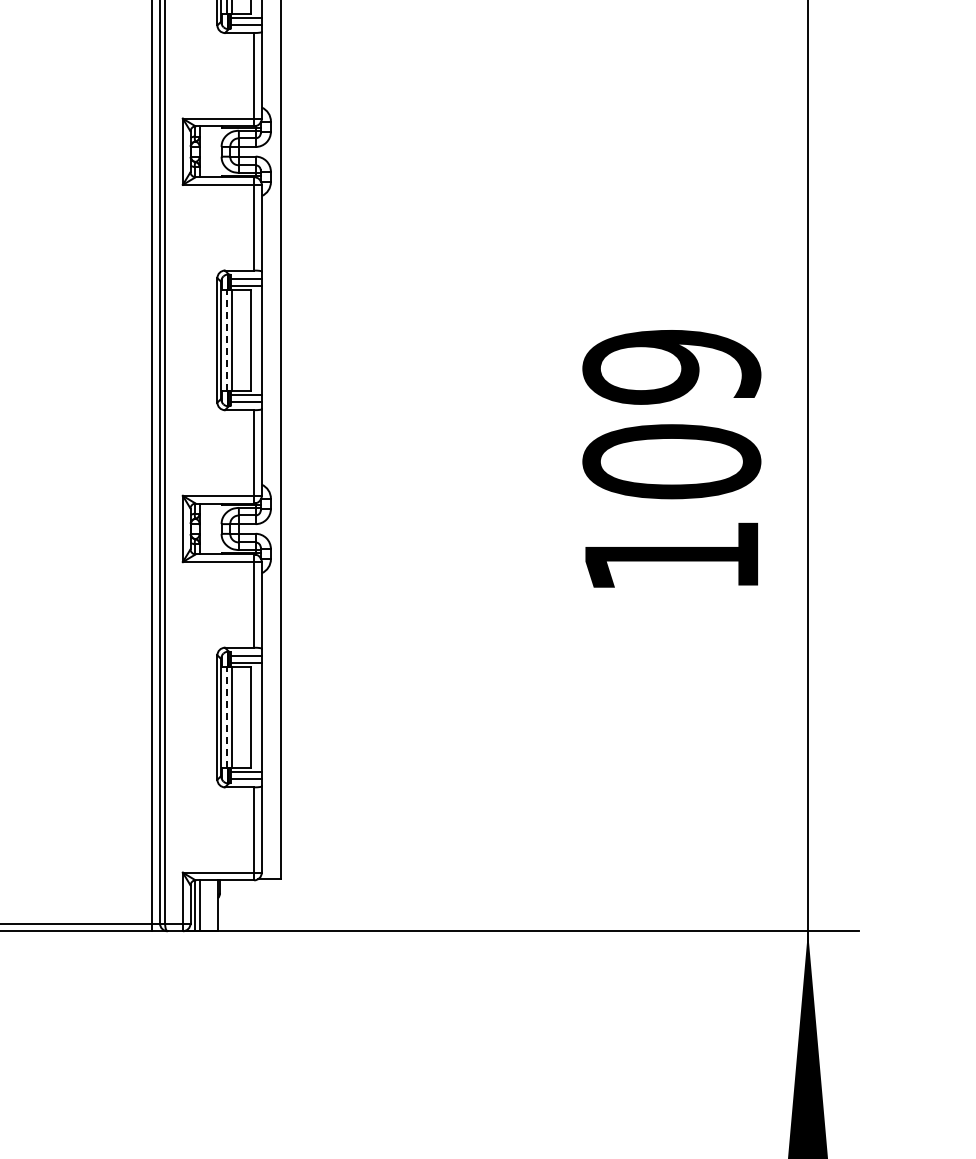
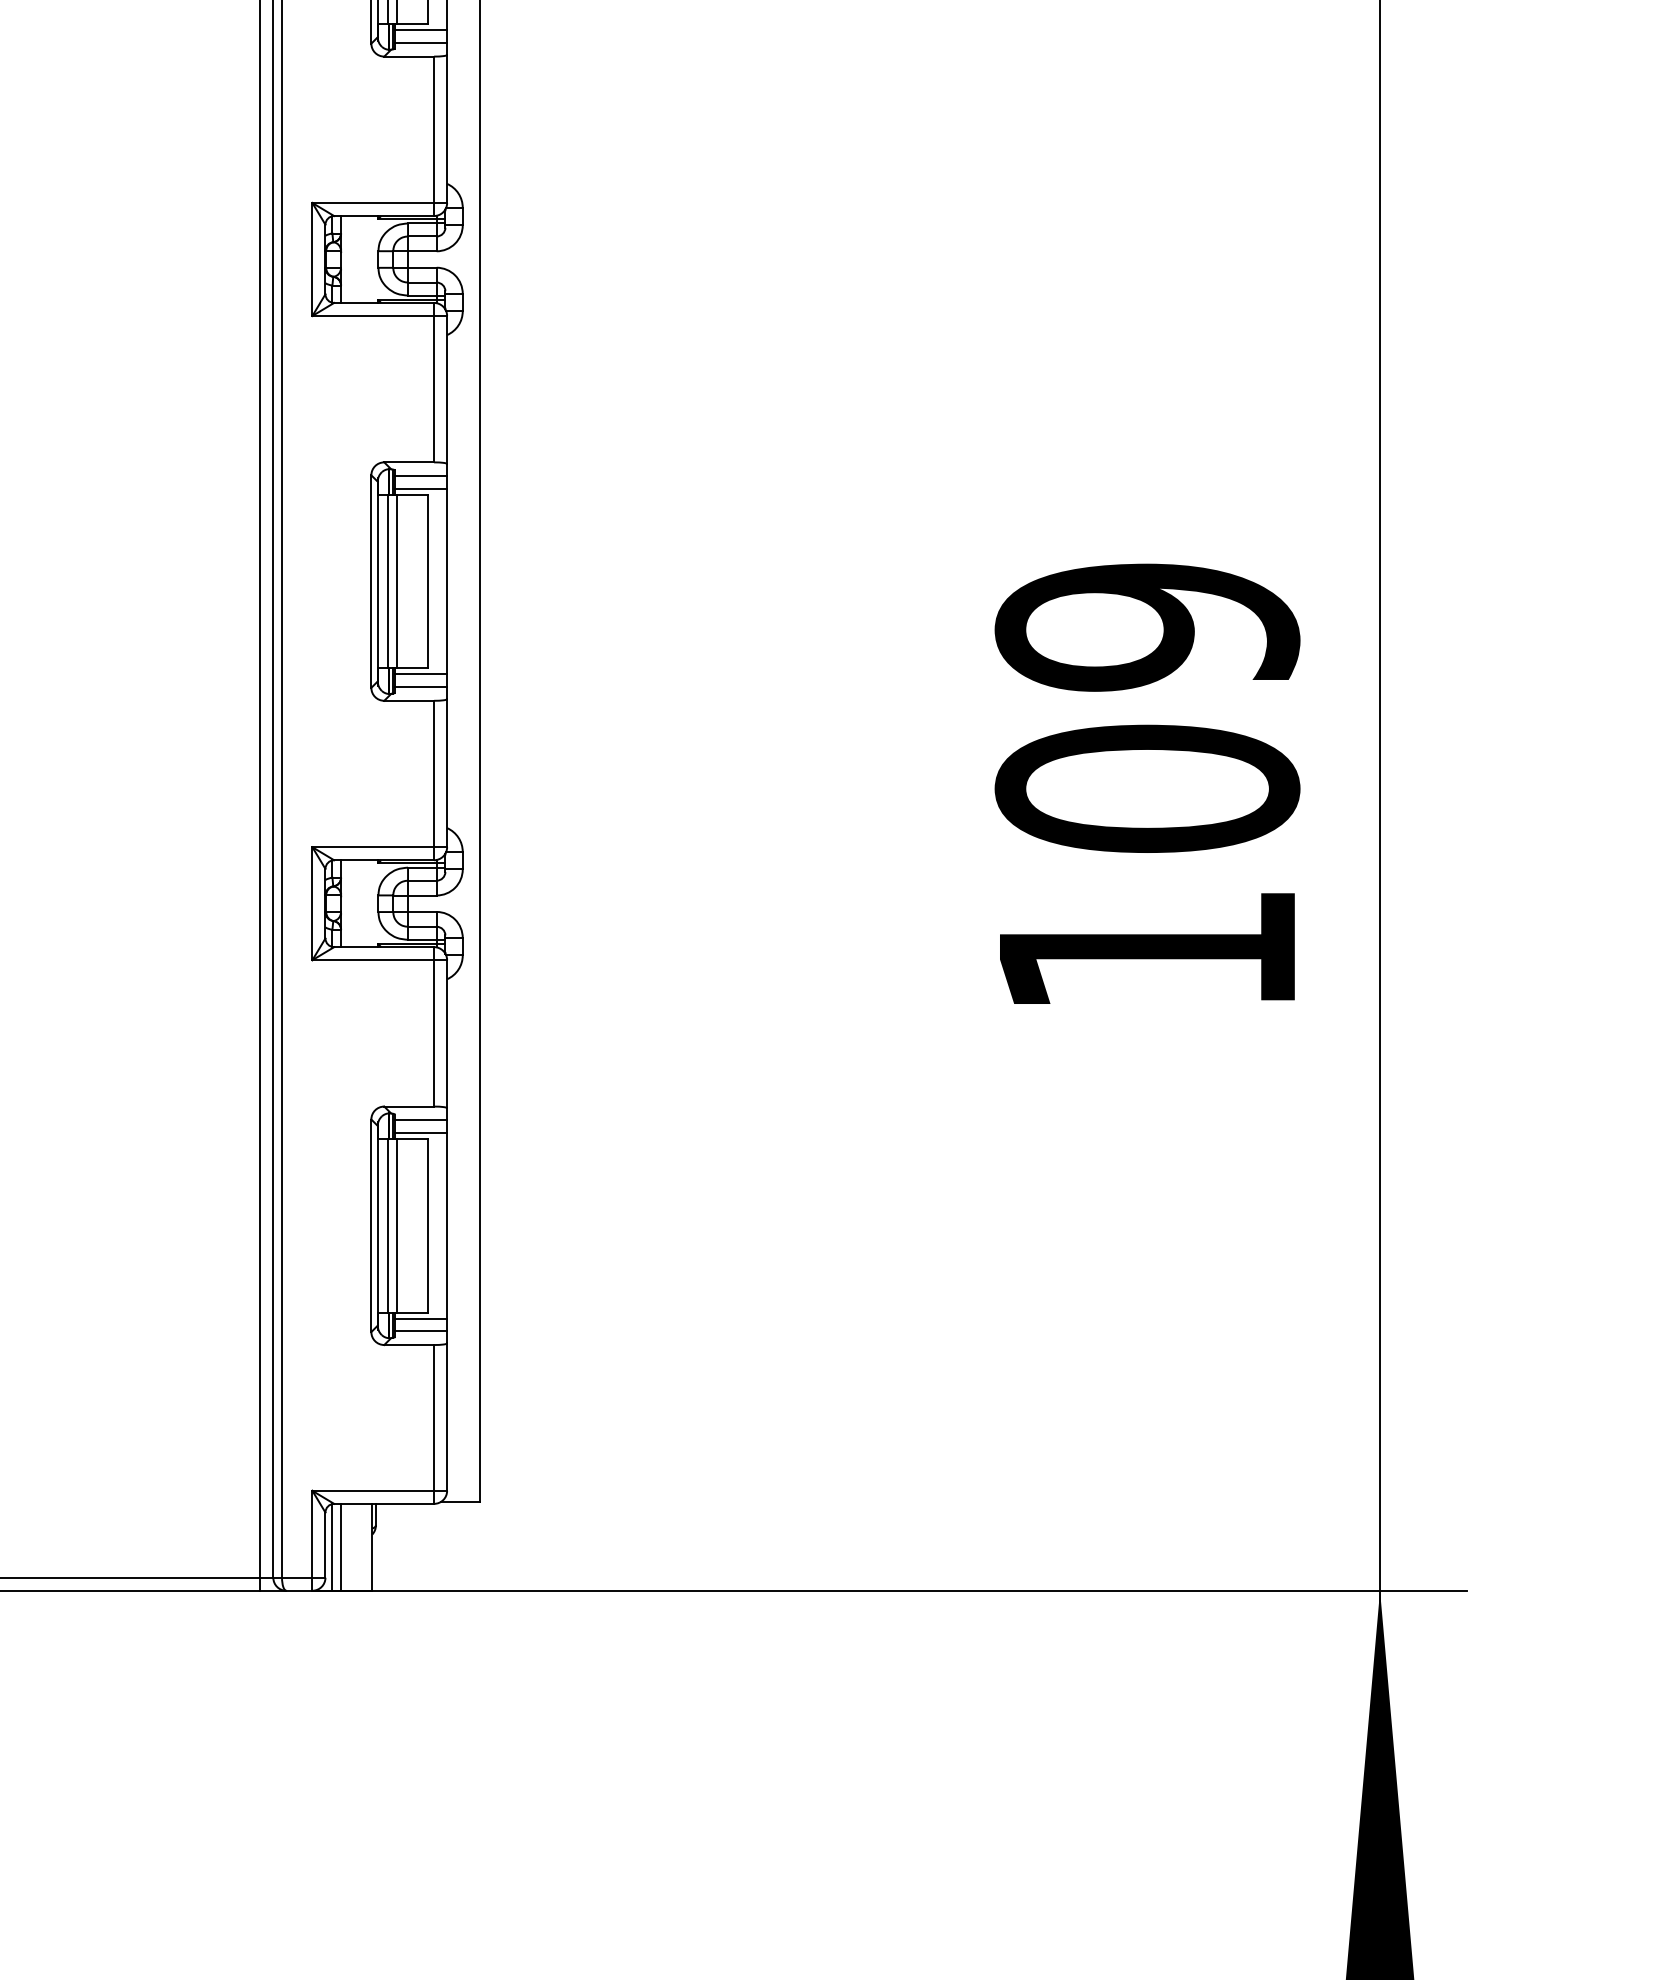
line: (227, 340) -> (388, 581), dashed -> solid
line: (227, 717) -> (388, 1225), dashed -> solid

